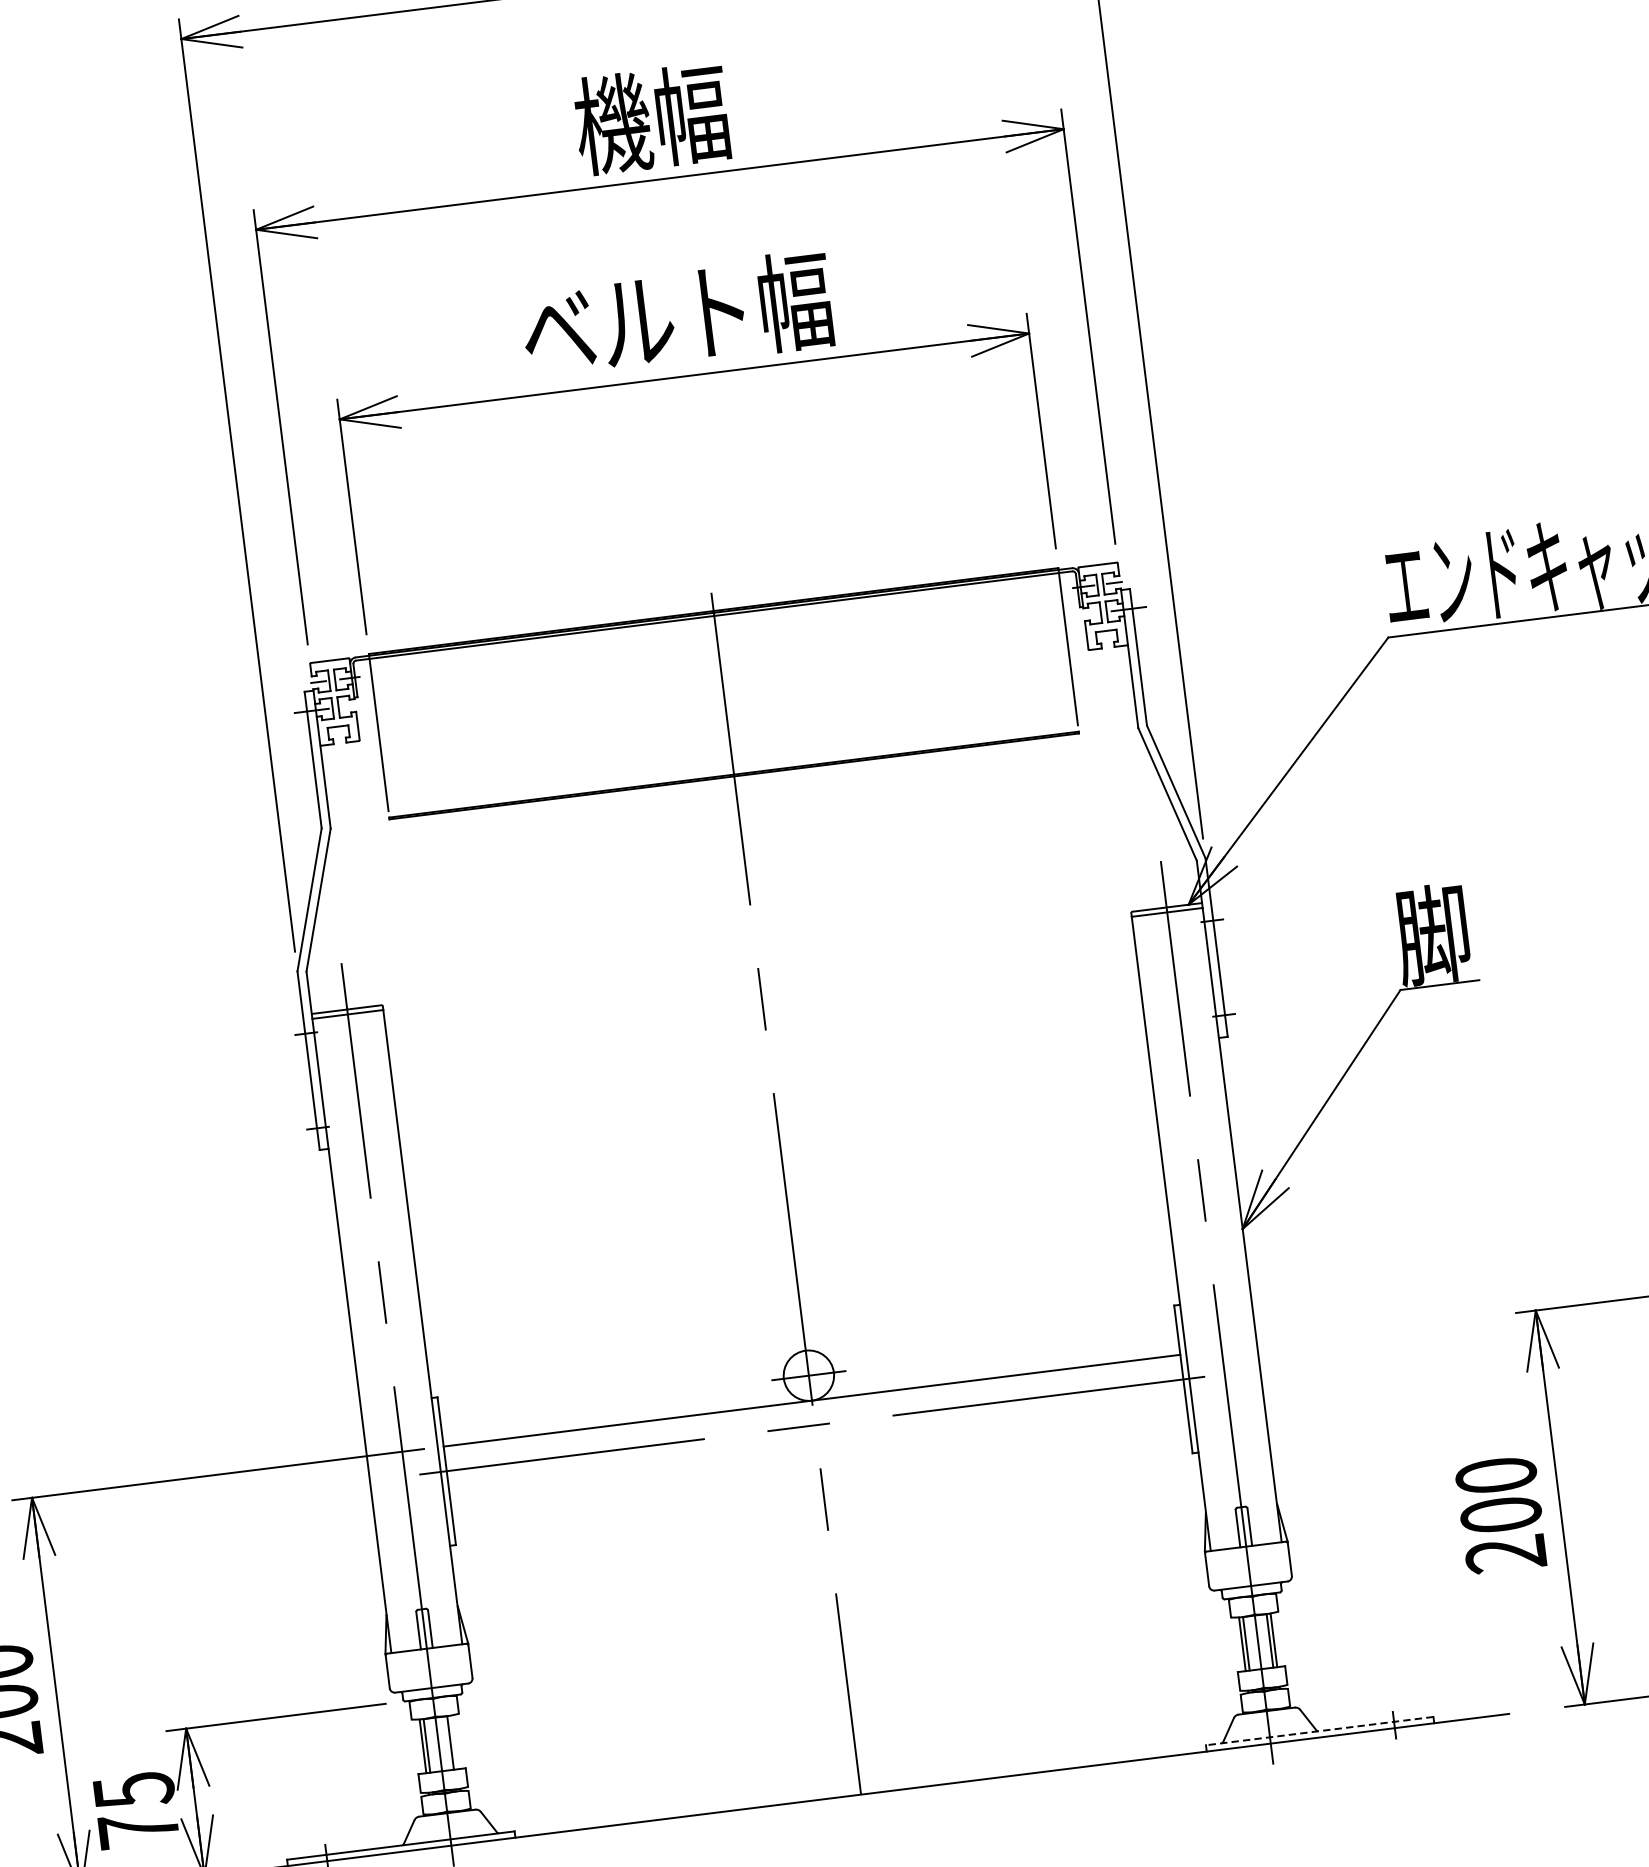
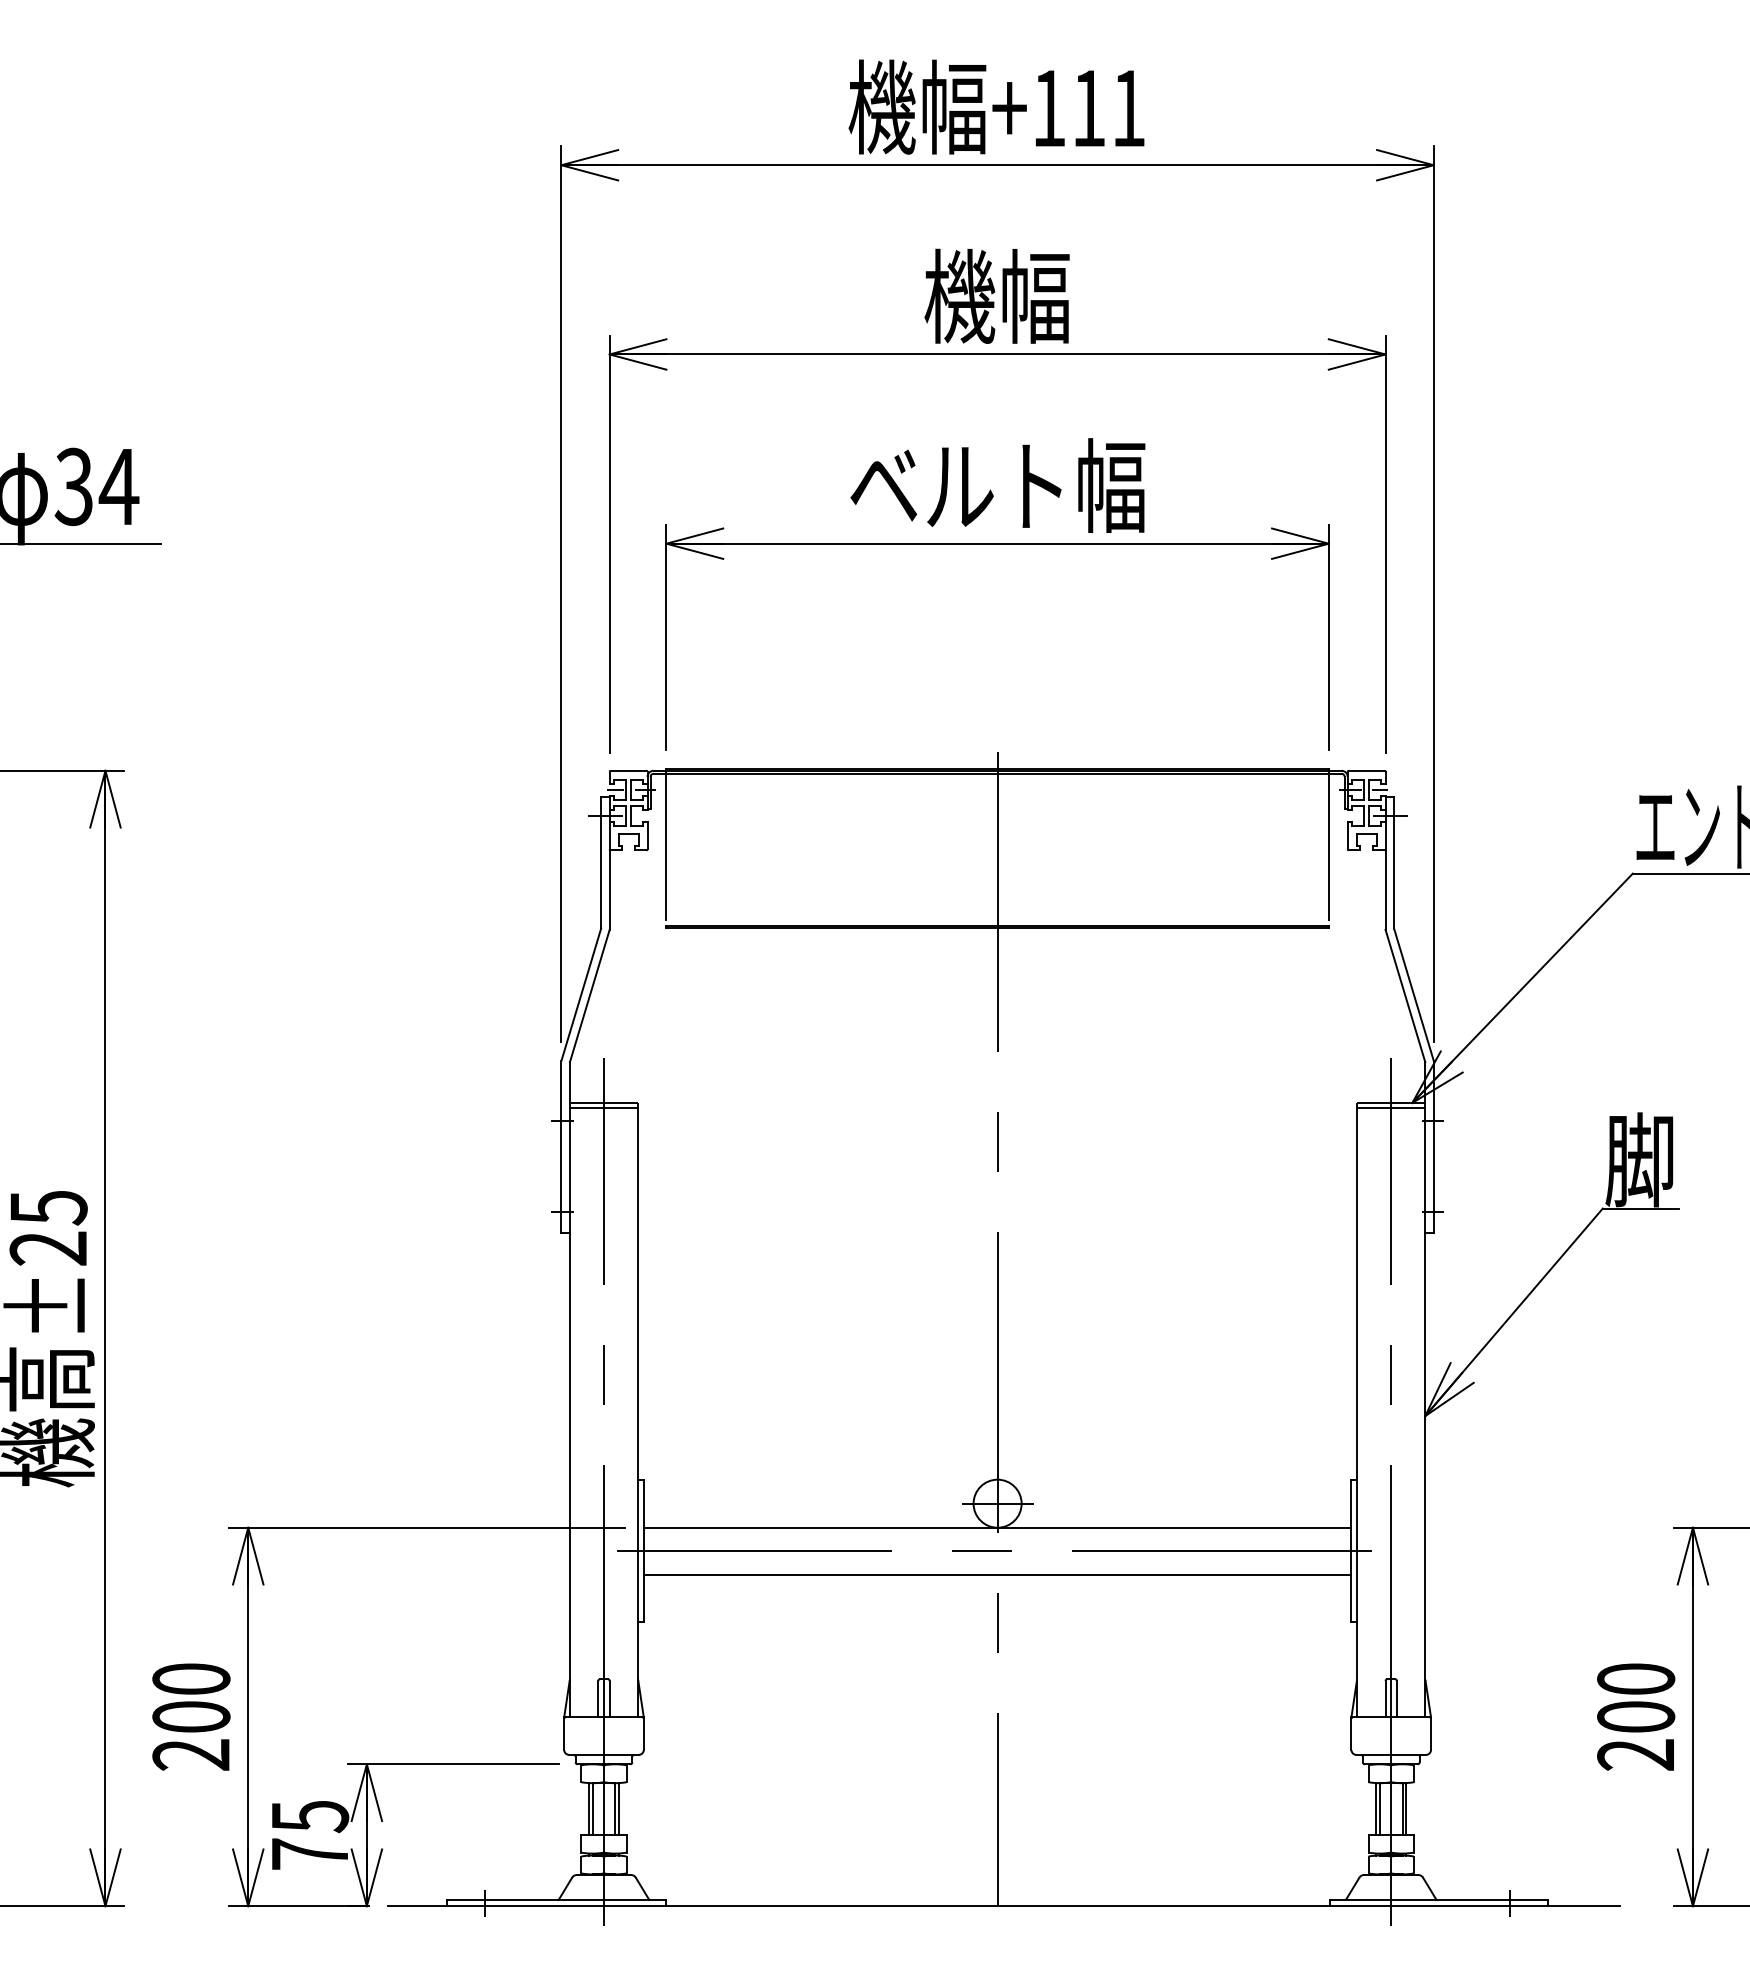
line: (818, 1450) -> (997, 1575), added
line: (1319, 1731) -> (1438, 1900), dashed -> solid
line: (454, 1741) -> (619, 1808), added

